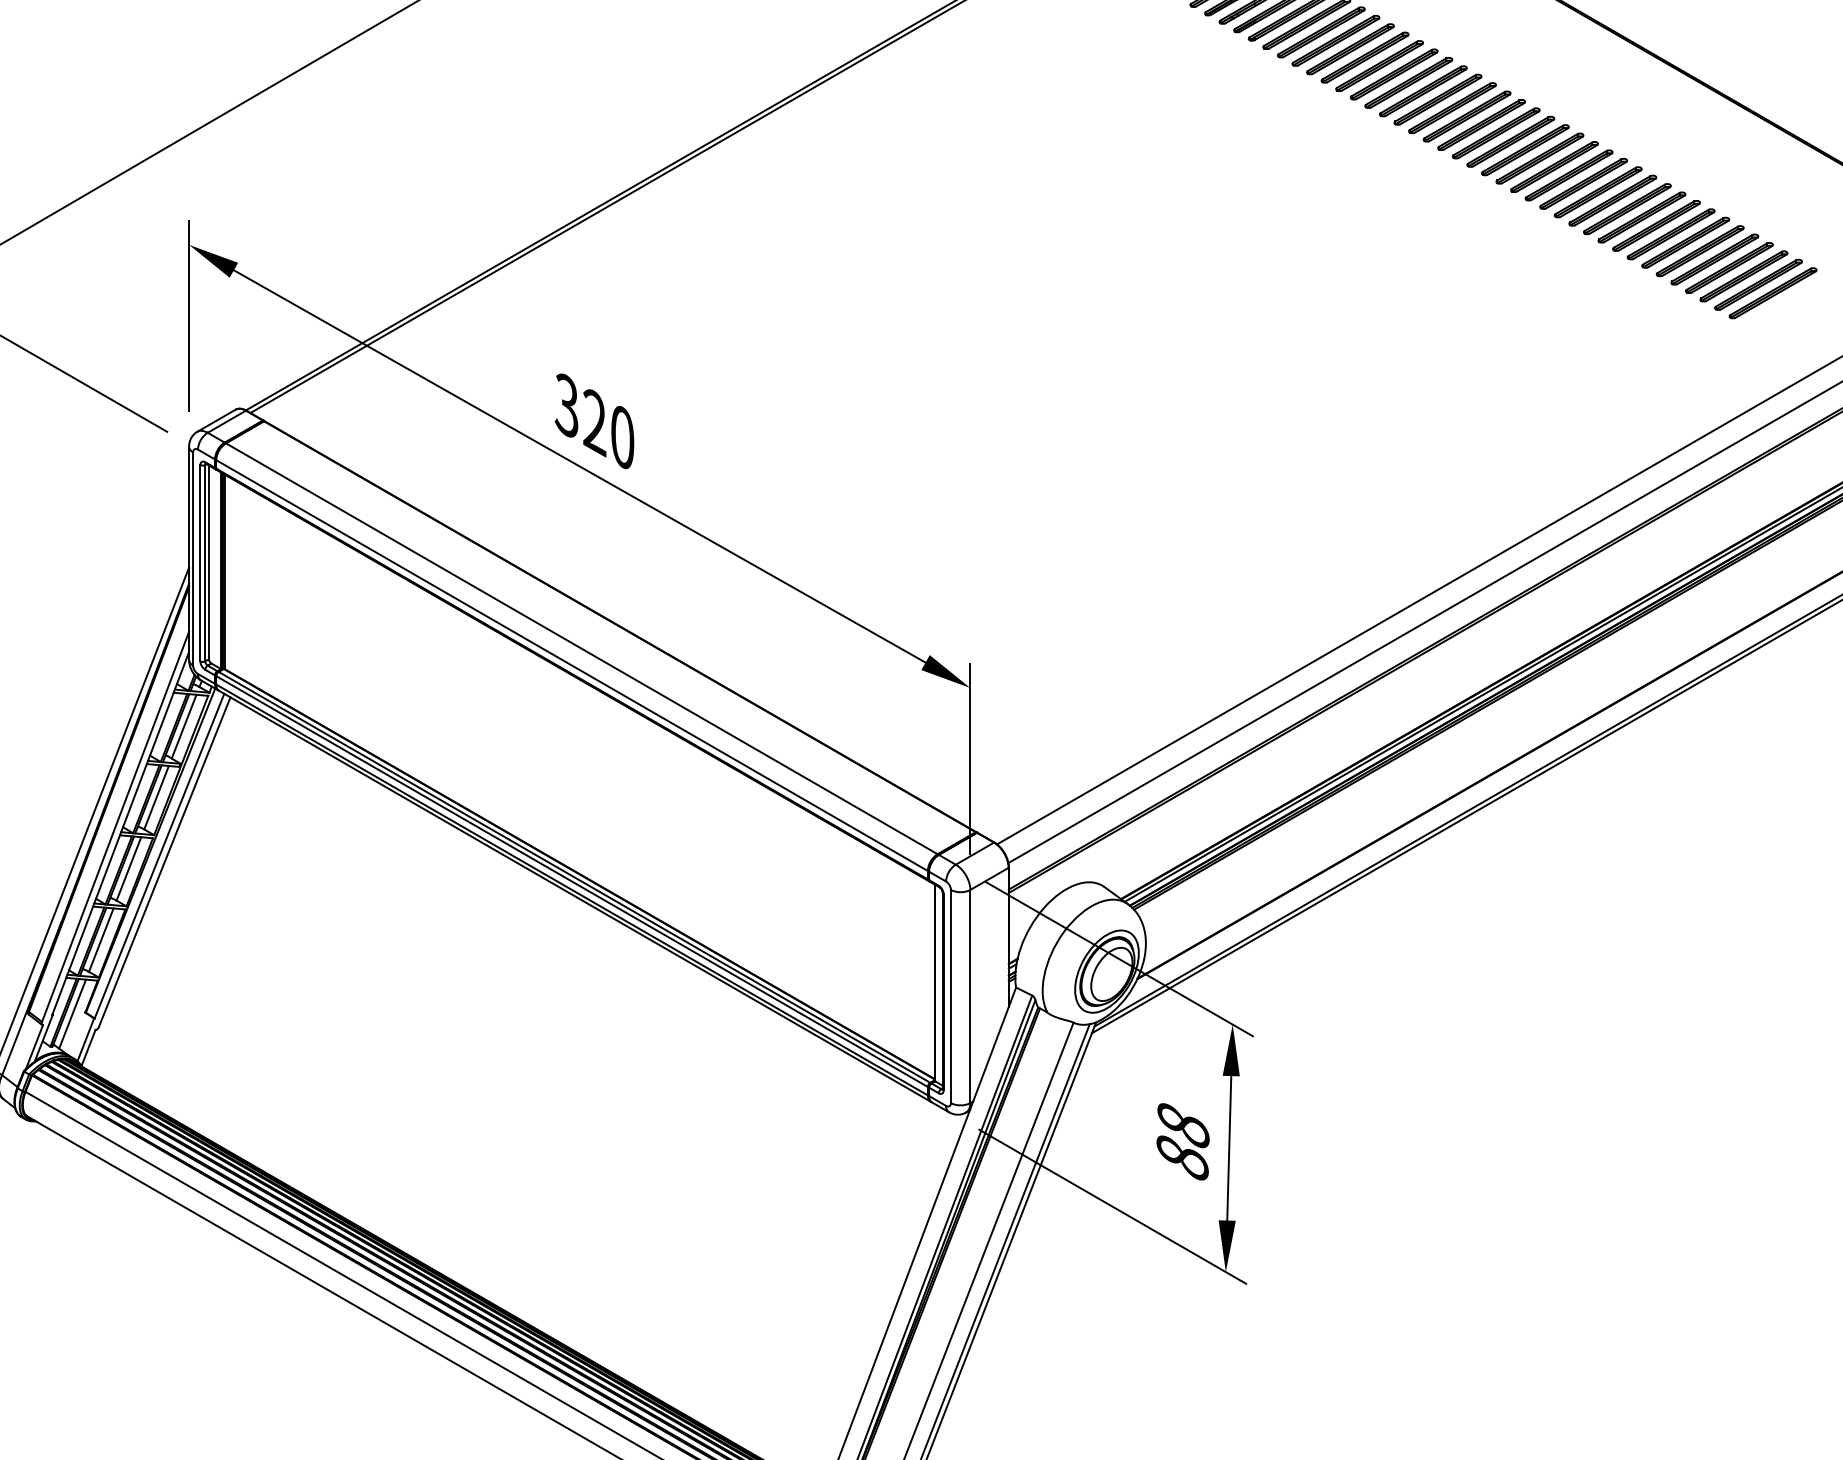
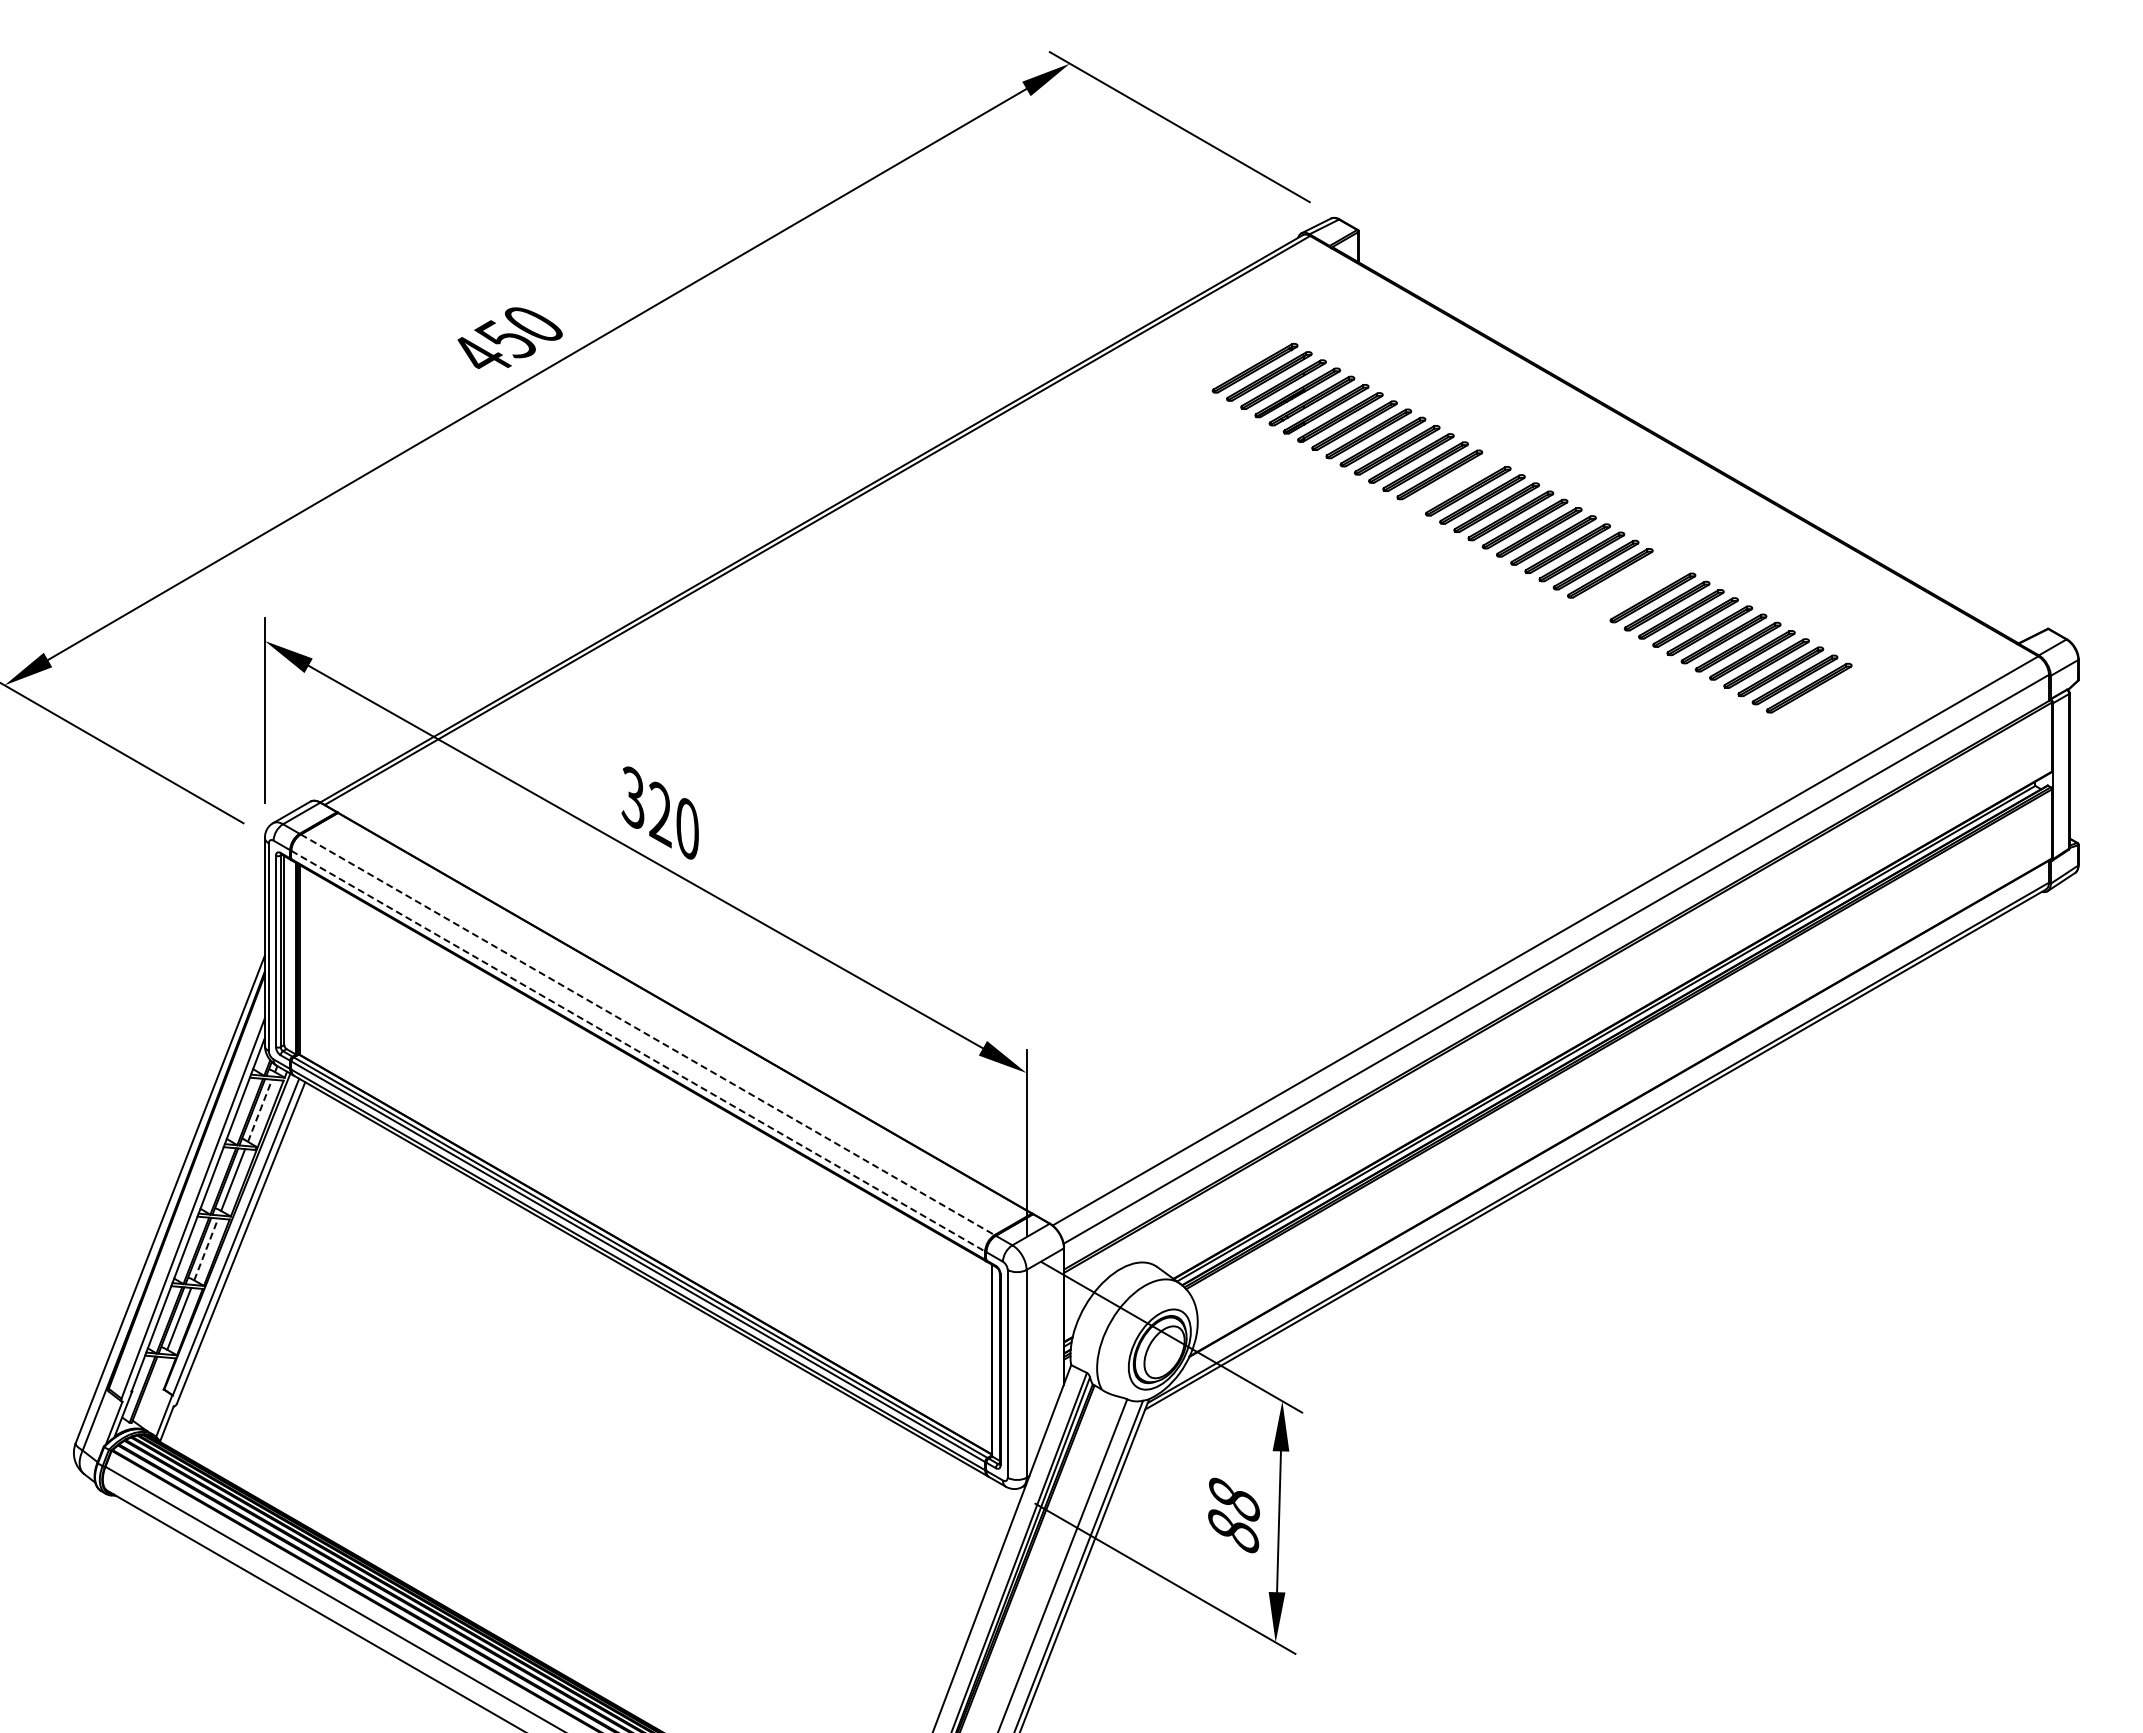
part: (1408, 82) -> (1453, 482), removed
part: (1590, 187) -> (1631, 585), removed
line: (581, 648) -> (647, 1034), solid -> dashed
line: (572, 665) -> (638, 1051), solid -> dashed
line: (184, 726) -> (260, 1110), solid -> dashed
line: (129, 868) -> (206, 1249), solid -> dashed
line: (72, 1013) -> (151, 1390), removed

